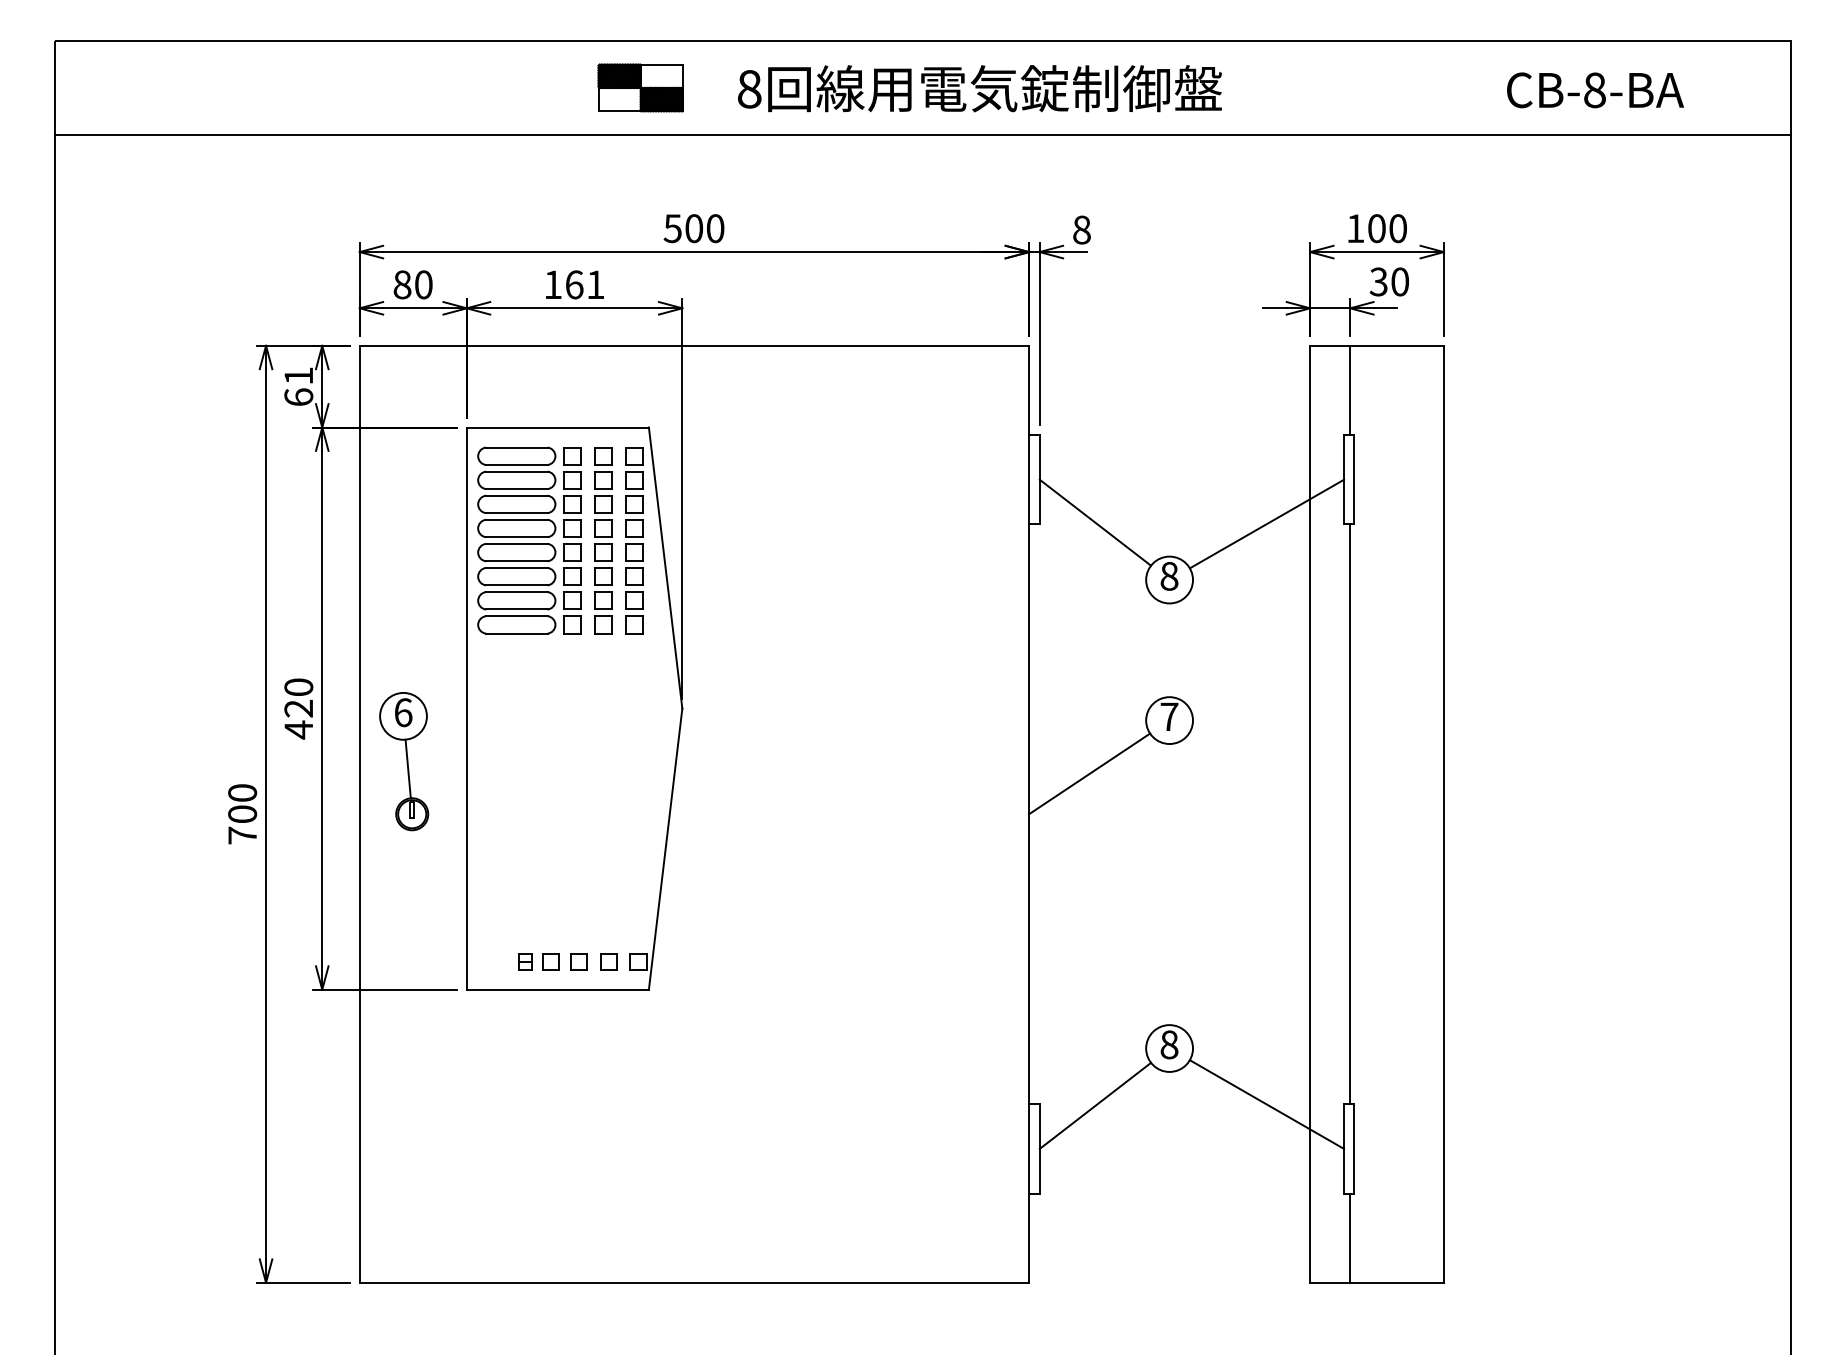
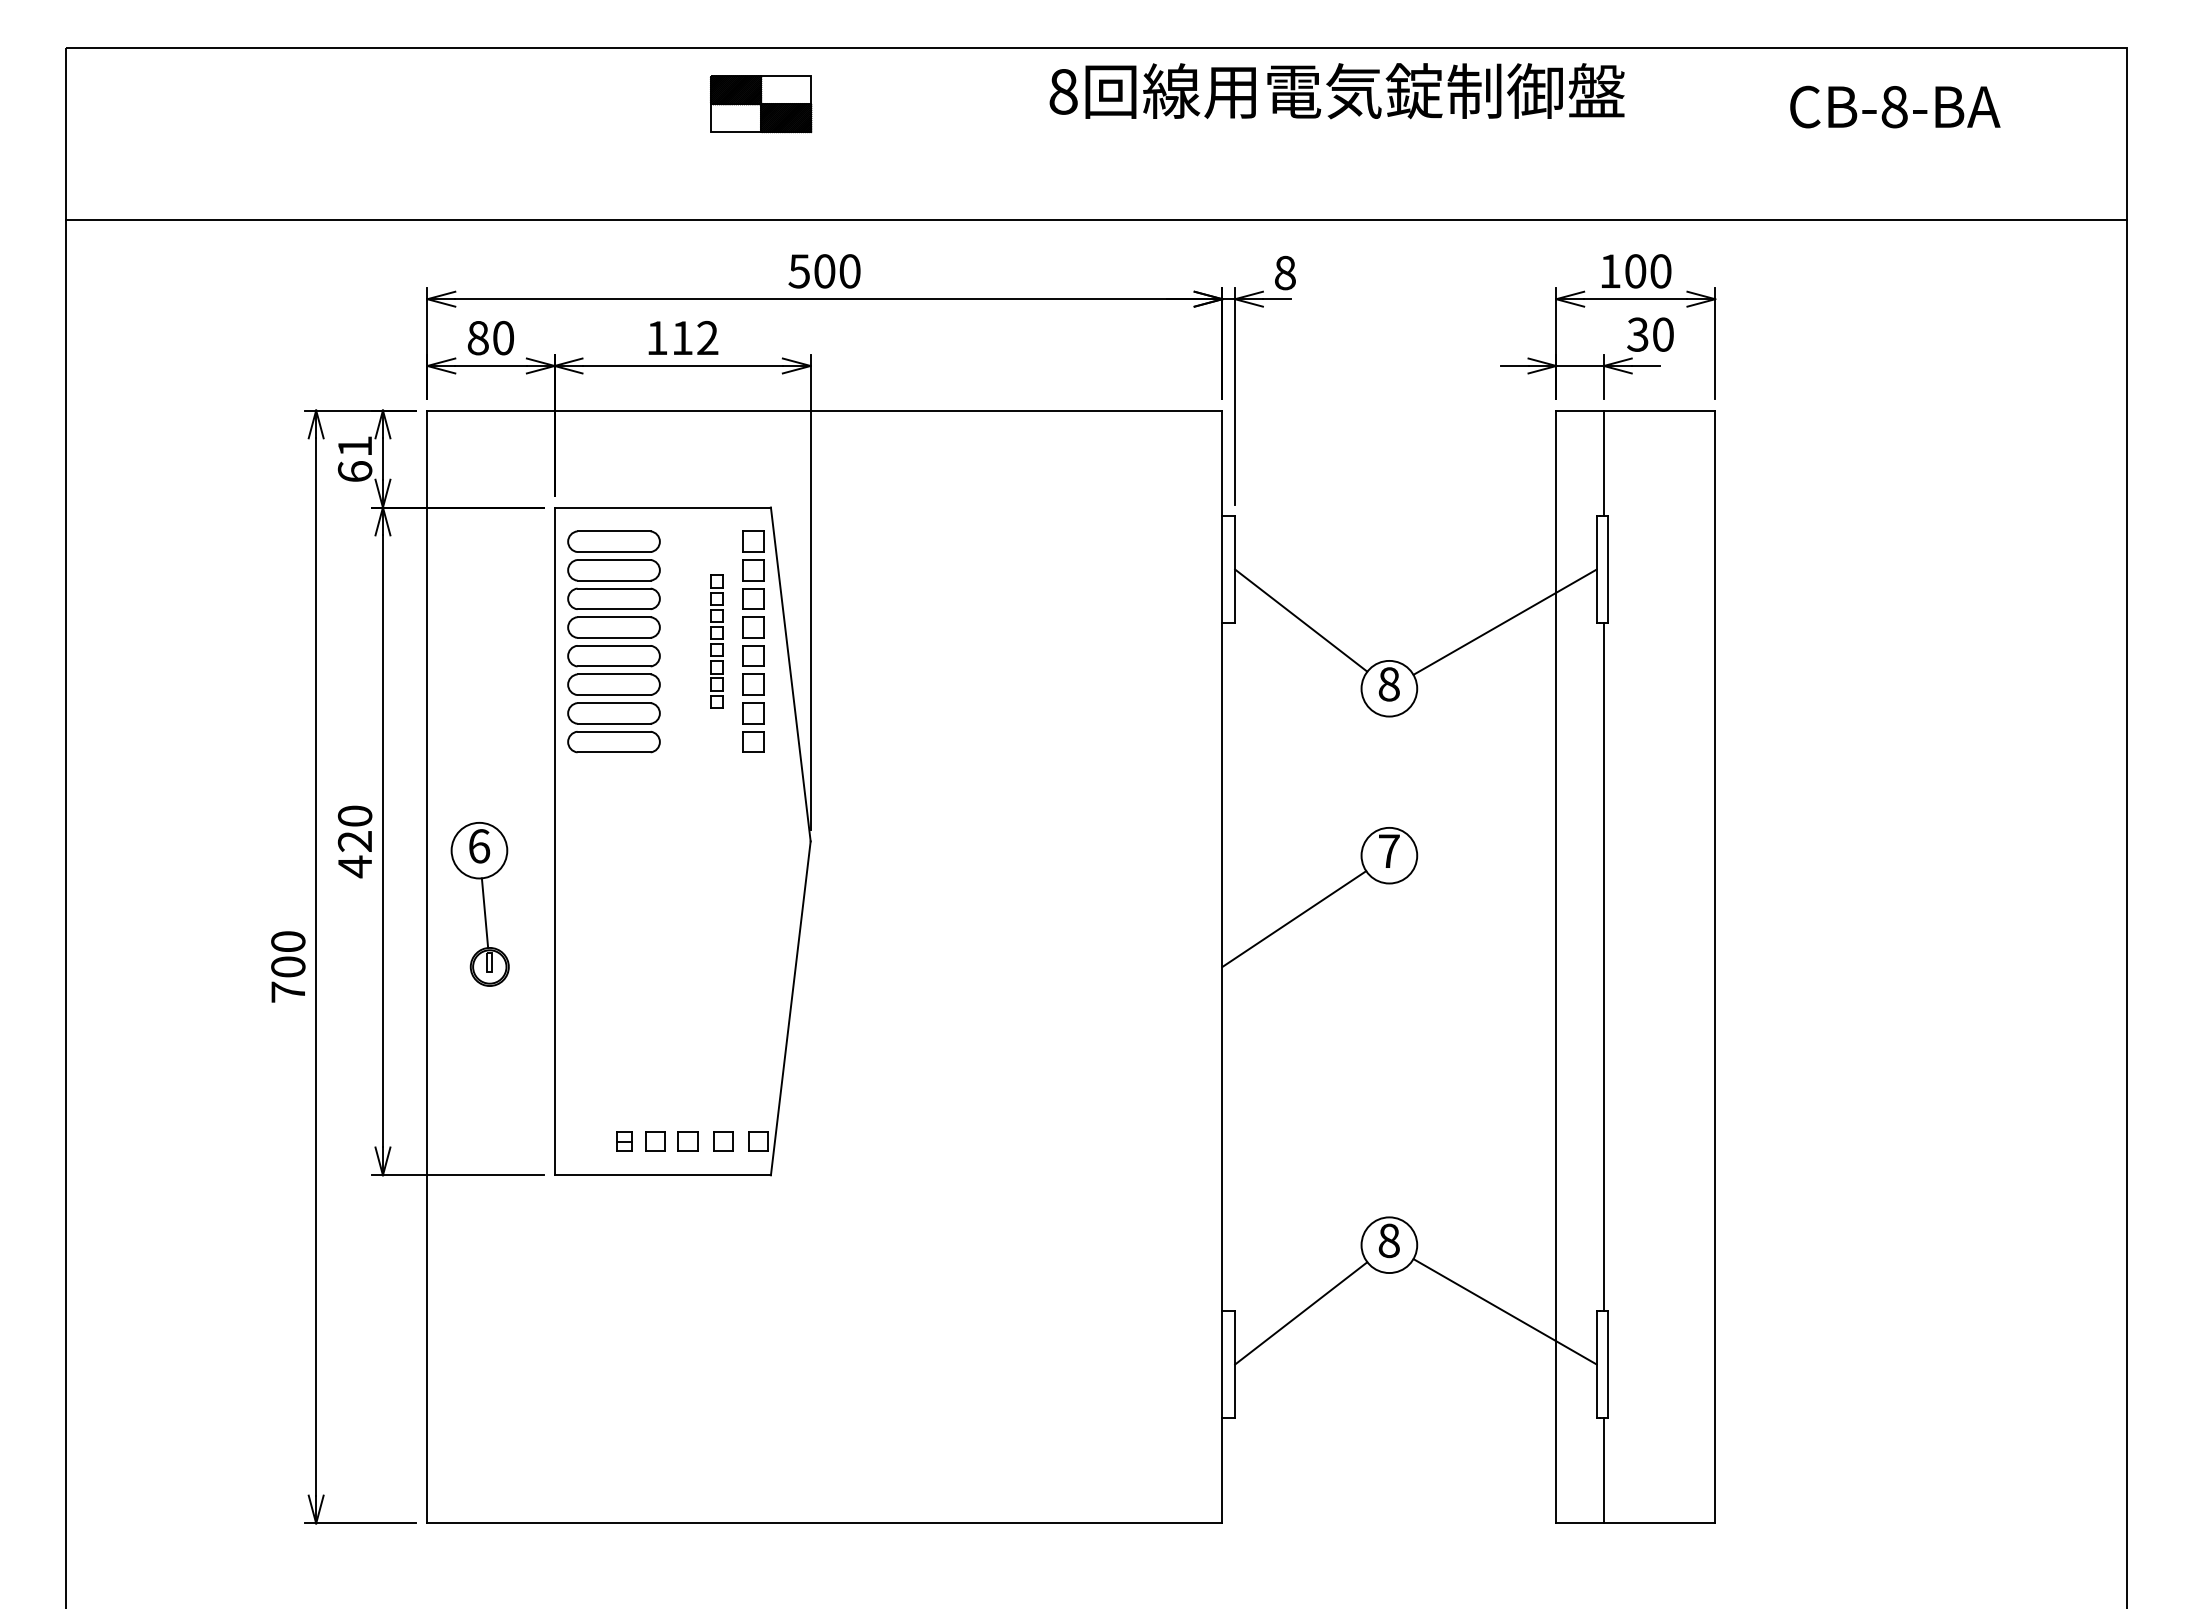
text: (979, 89) -> (1336, 91), moved
line: (923, 135) -> (1096, 220), moved
text: (585, 284) -> (695, 337), 161 -> 112
part: (572, 540) -> (680, 641), removed
part: (603, 540) -> (716, 641), size x0.6

